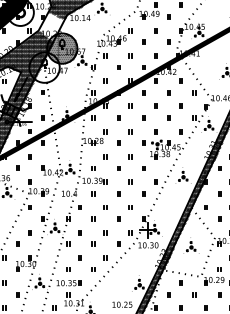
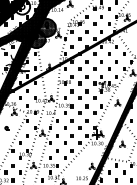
hatch: (51, 27) -> (40, 15), added
hatch: (44, 66) -> (36, 38), added

